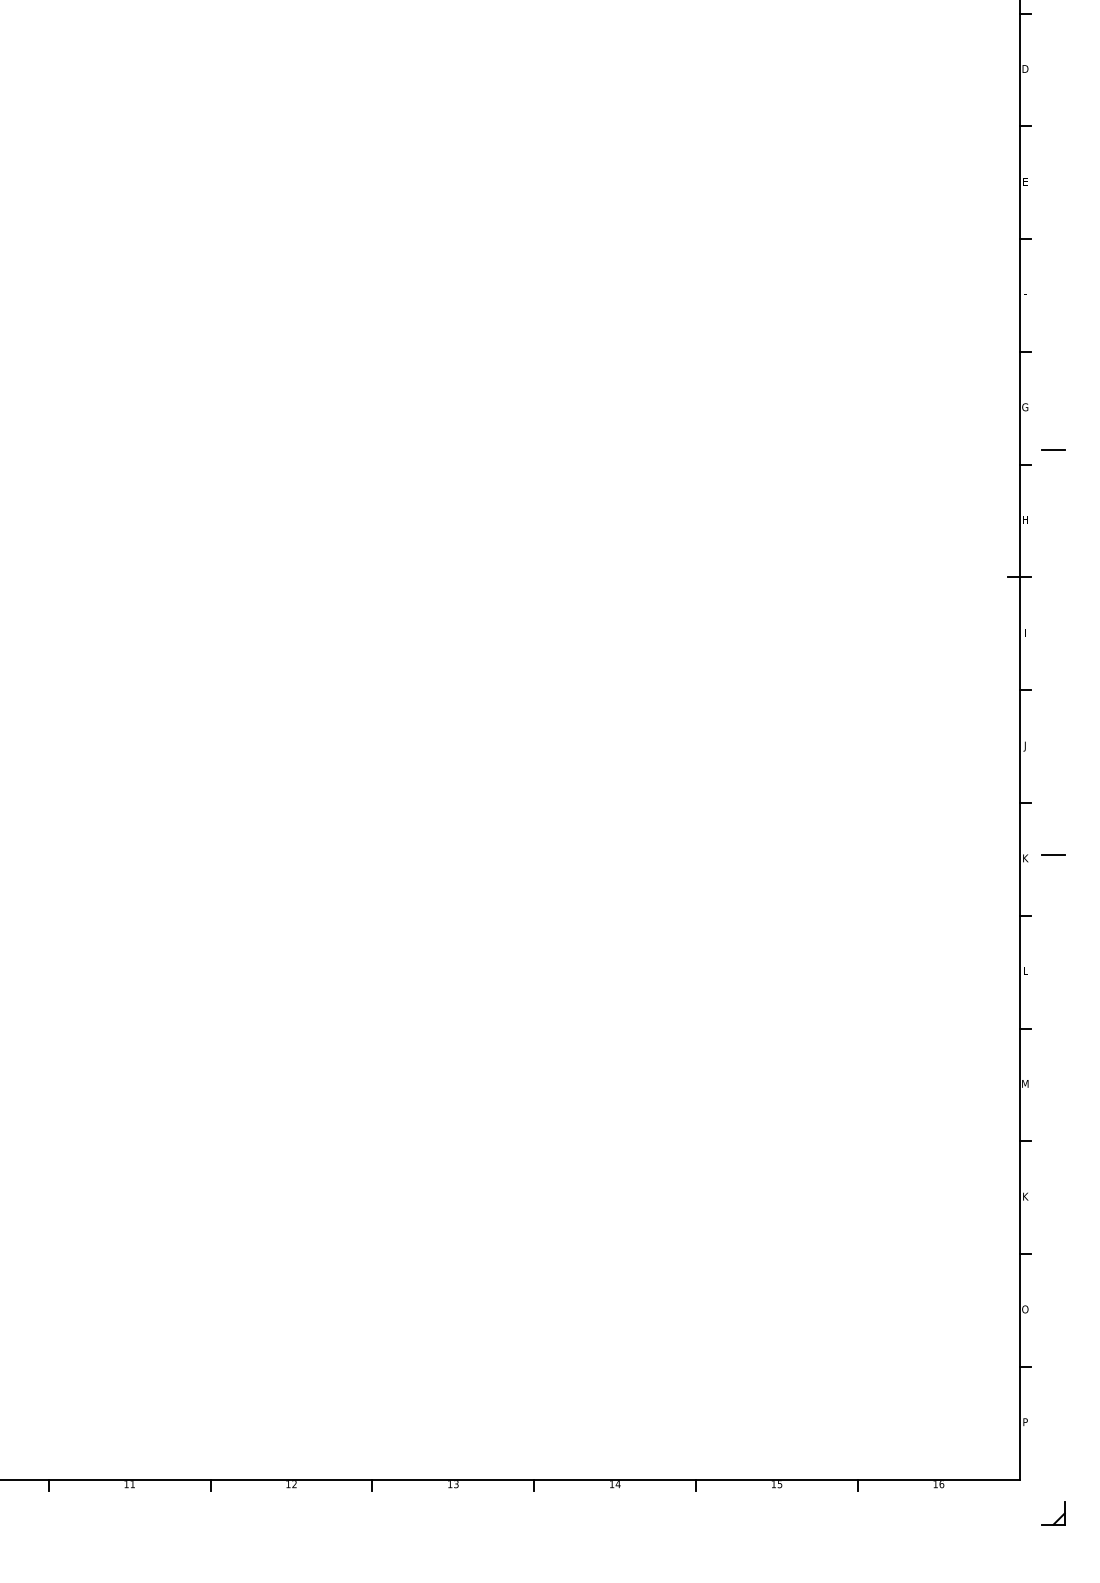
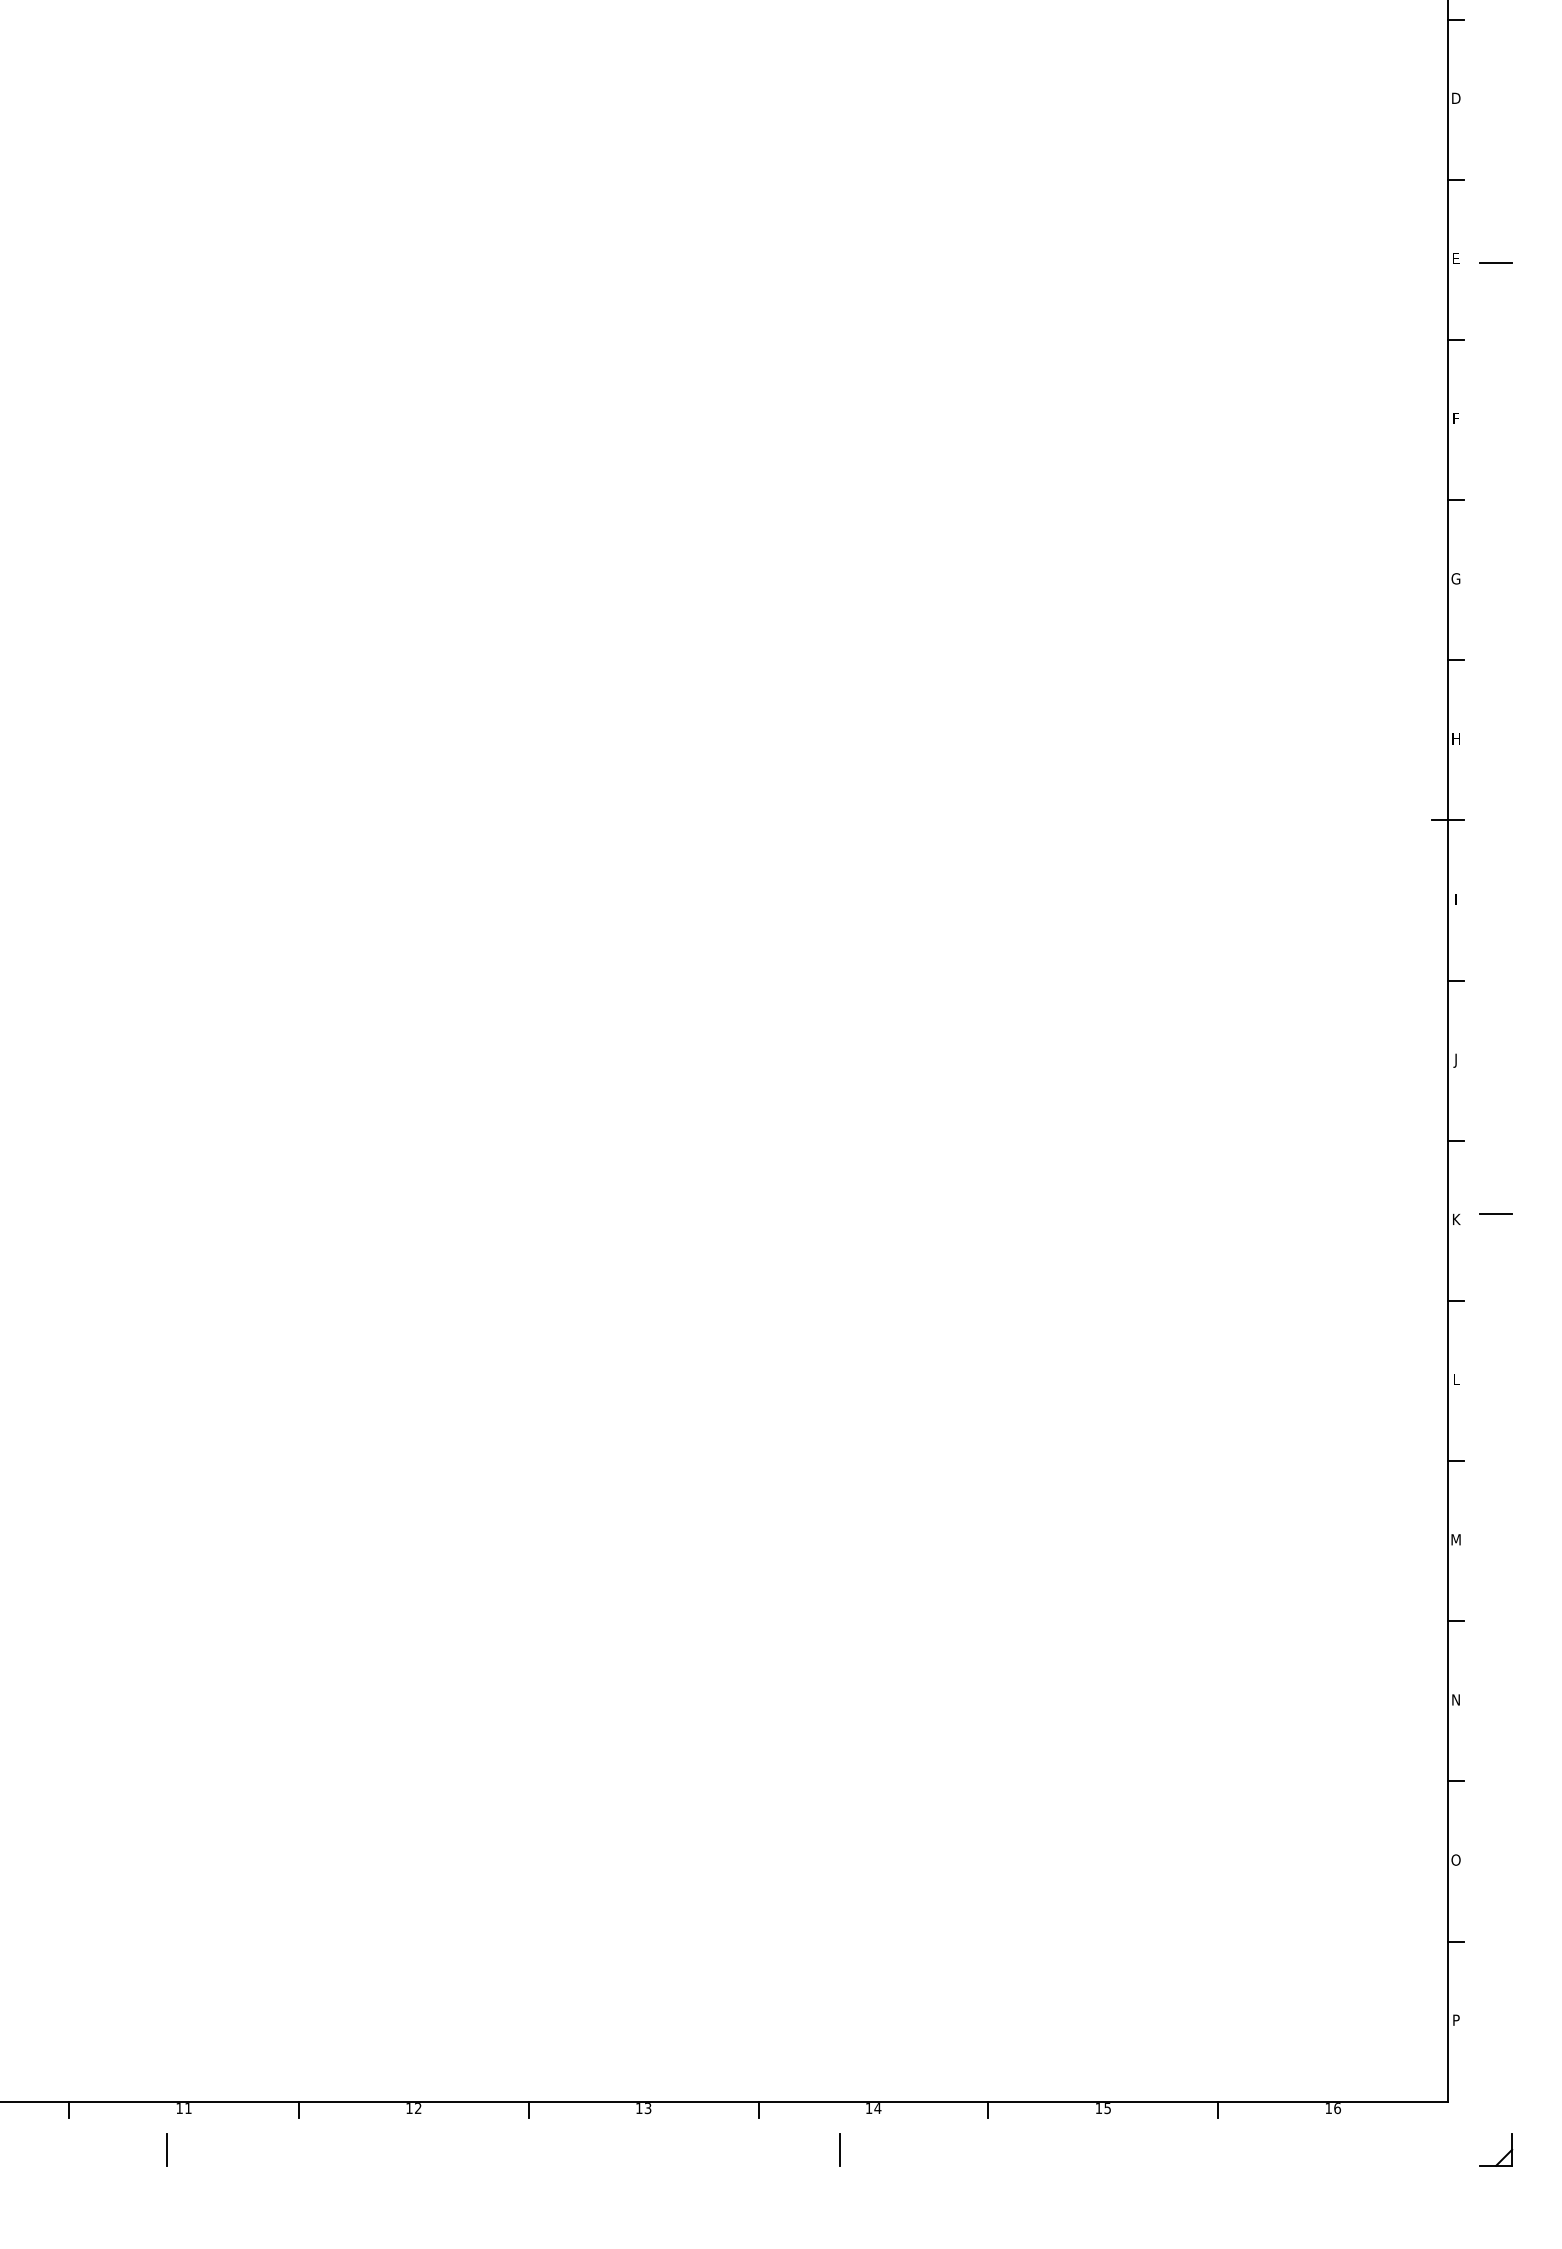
line: (1053, 449) -> (1495, 262), moved
text: (1025, 1196) -> (1456, 1699), K -> N
line: (117, 1513) -> (166, 2149), added
line: (591, 1513) -> (839, 2149), added

